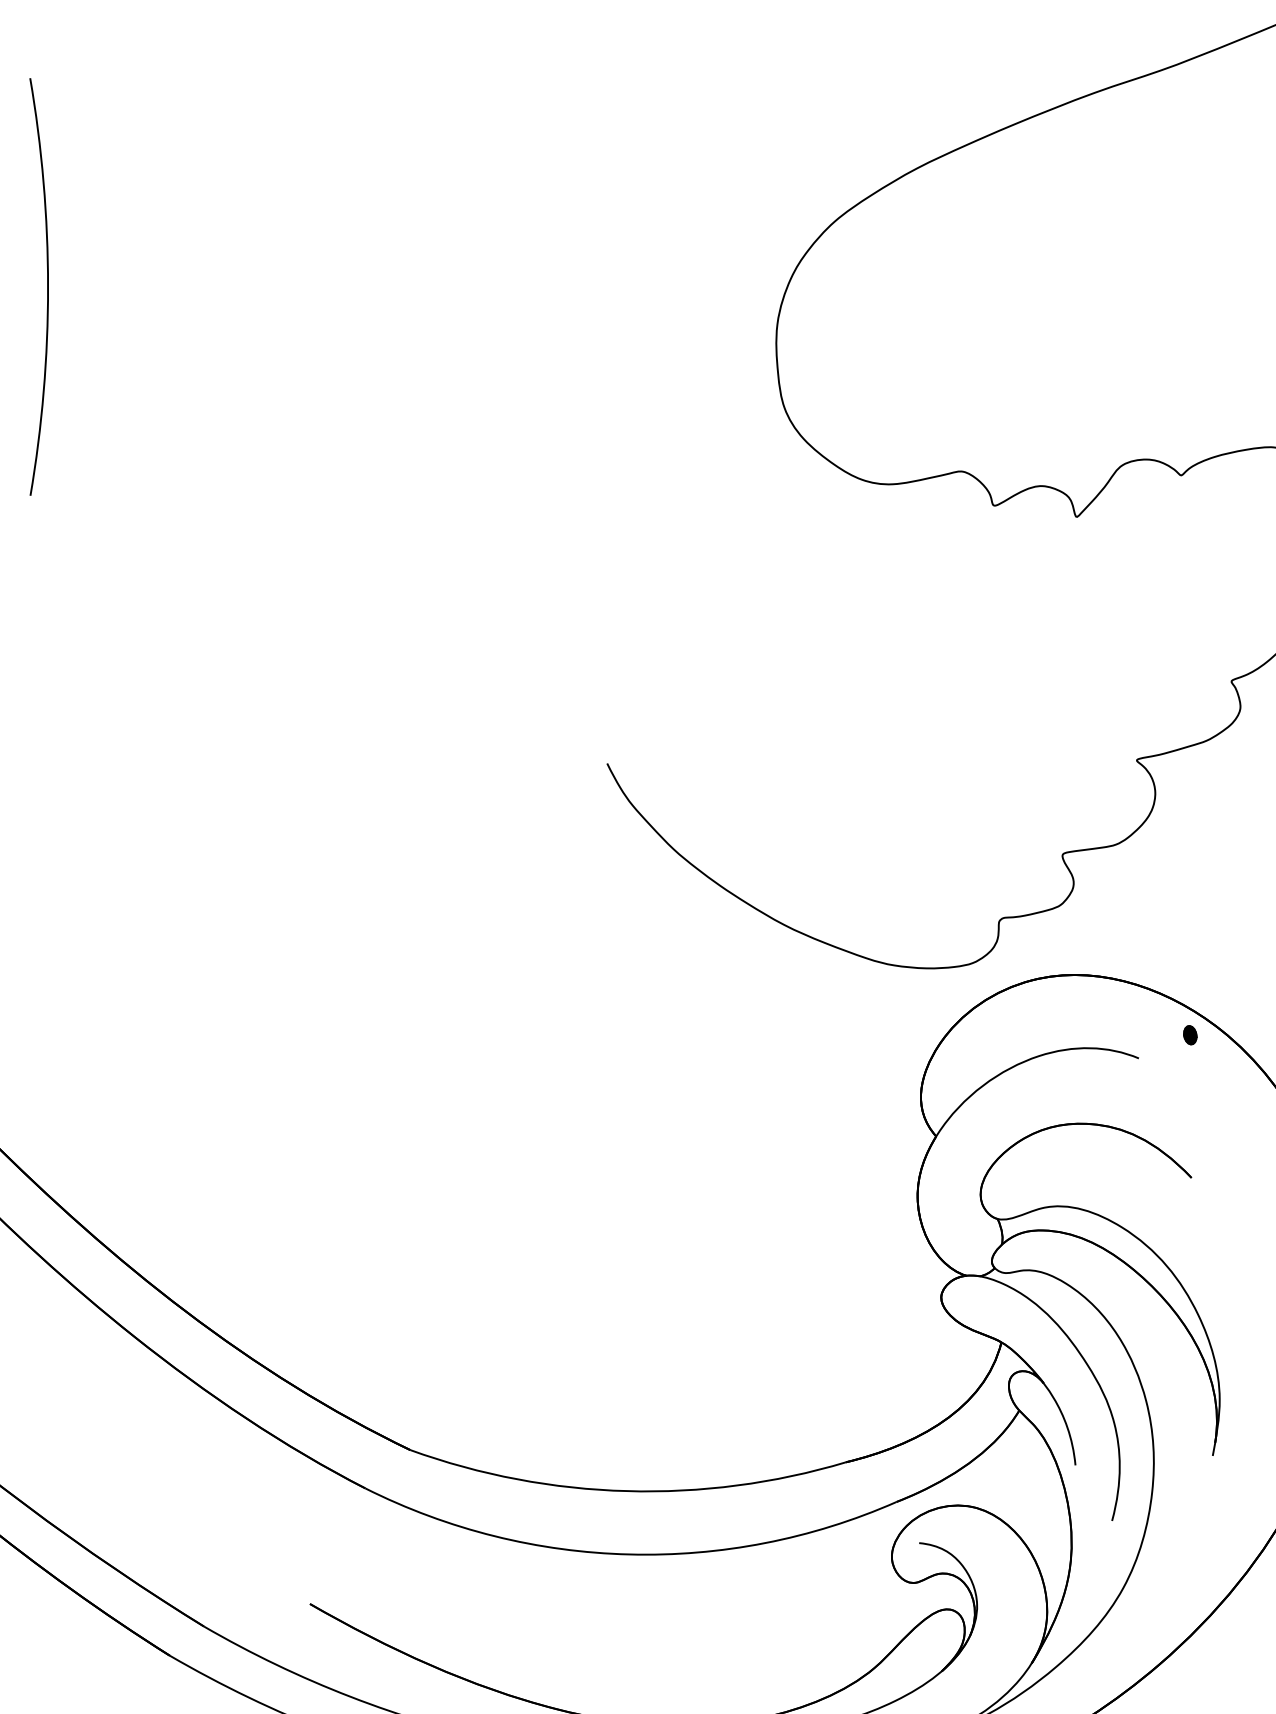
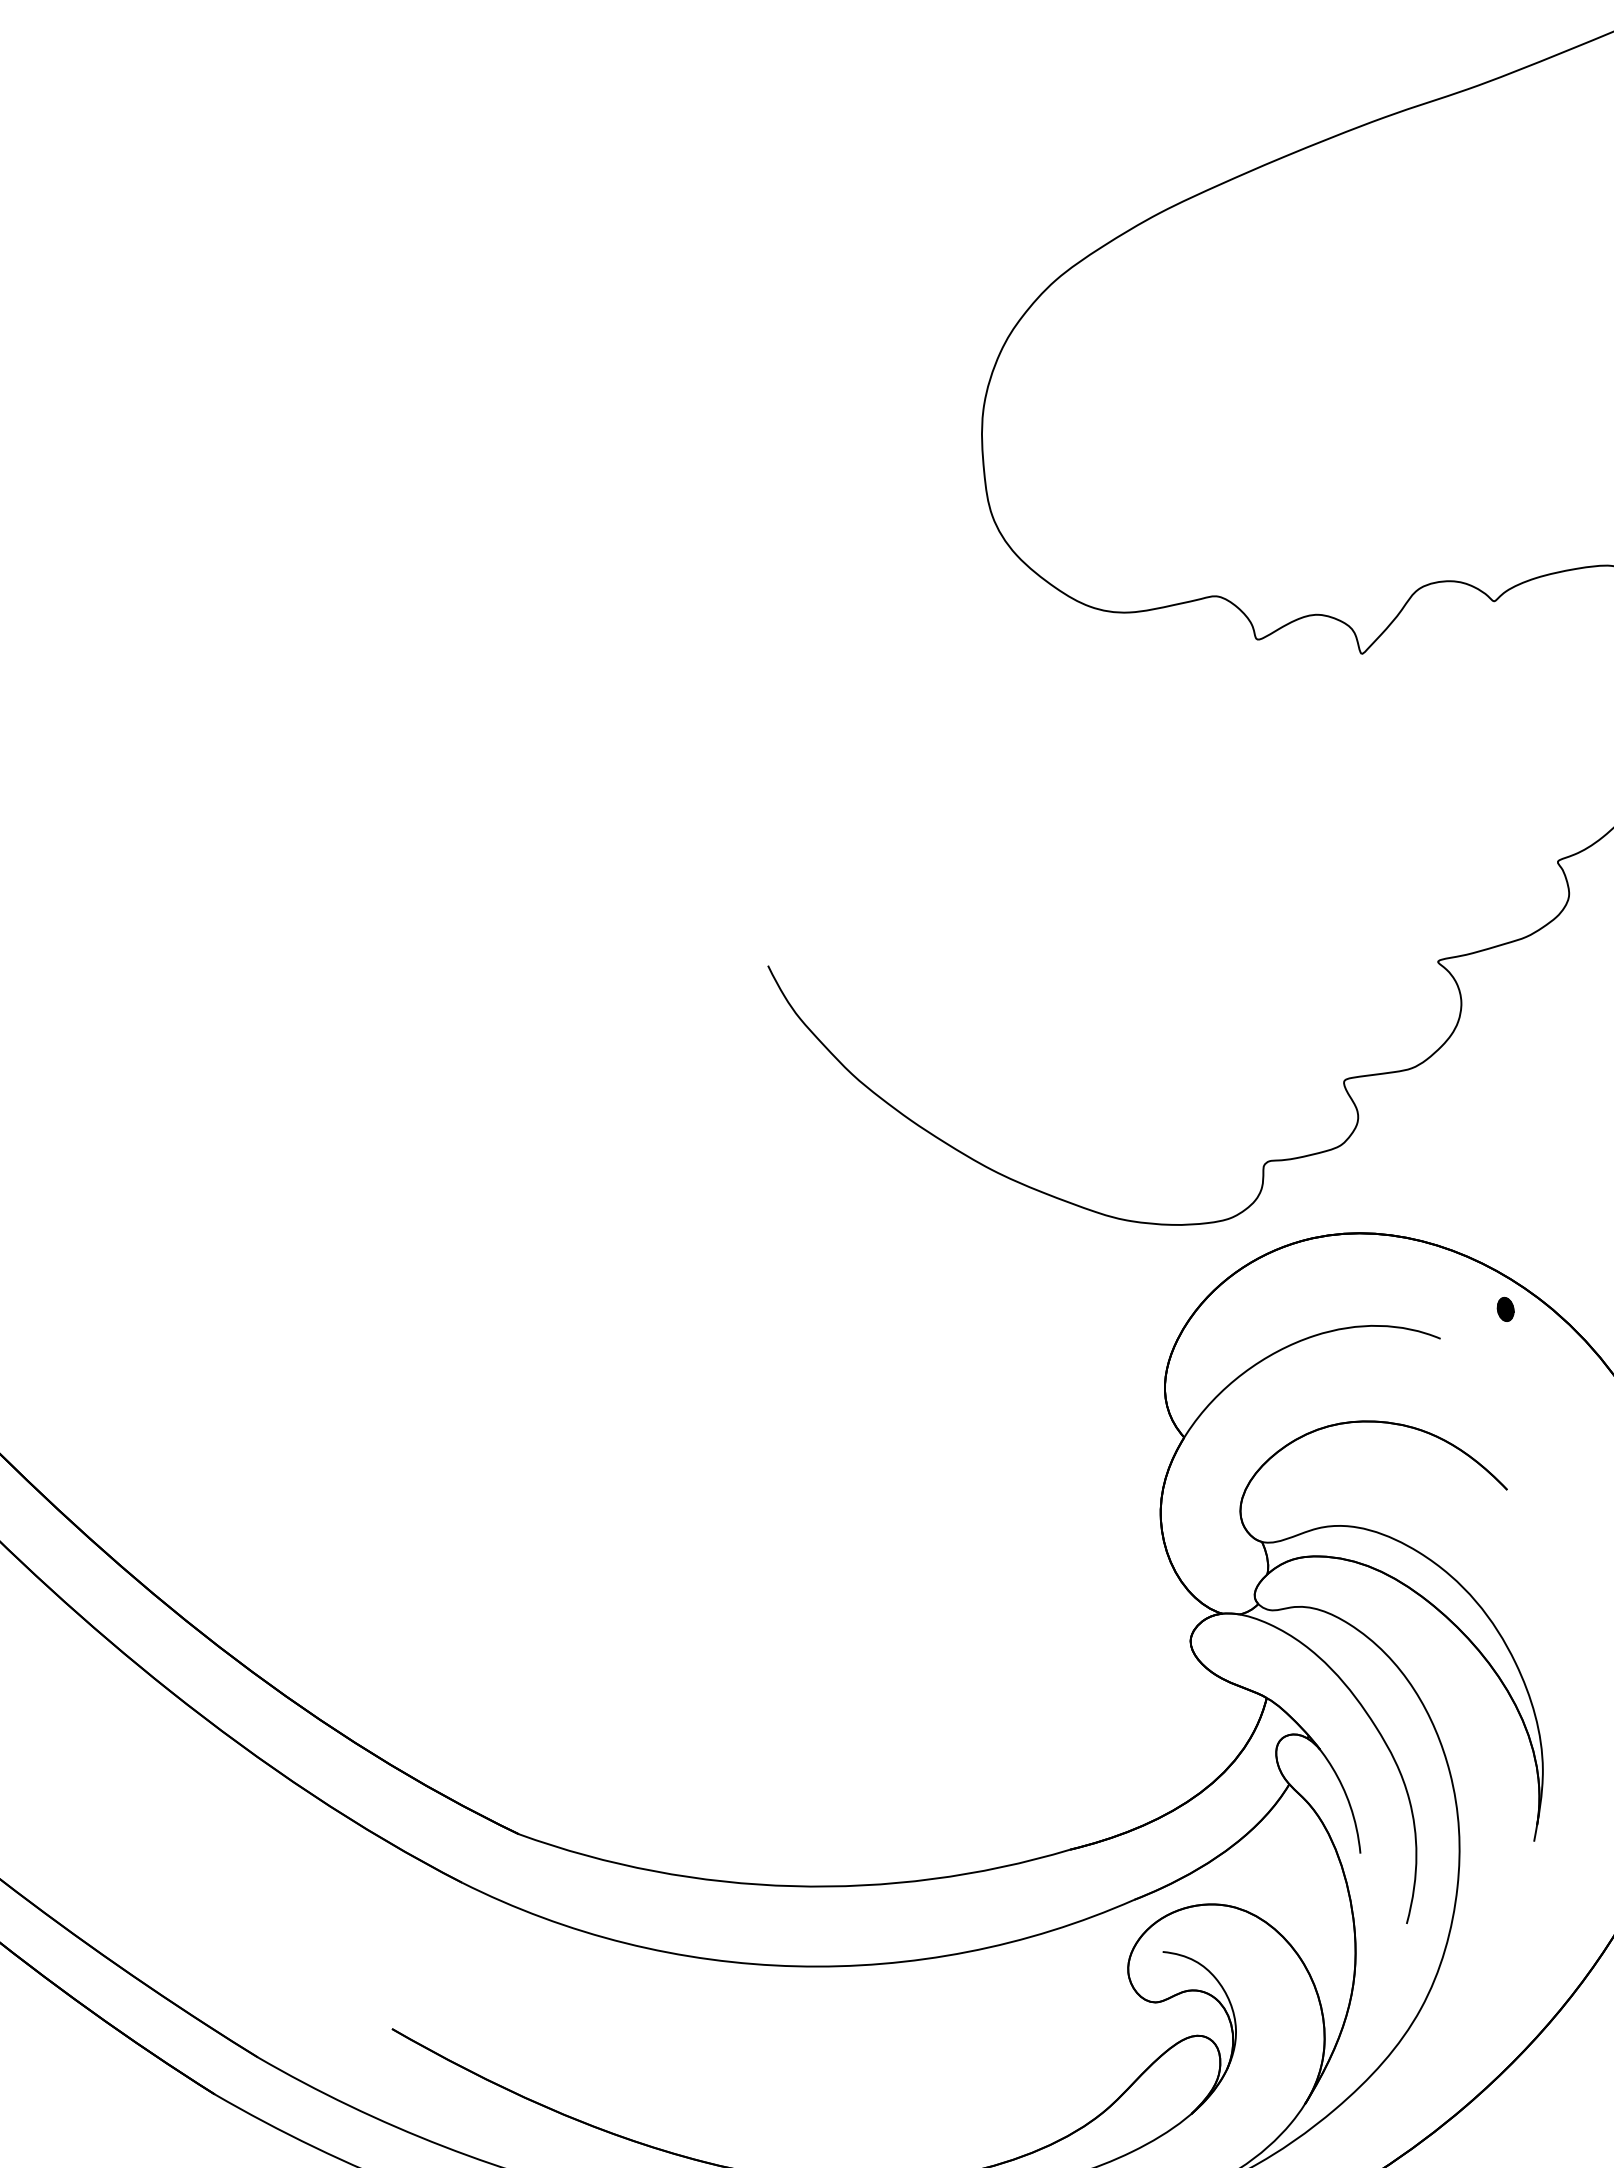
part: (47, 286) -> (59, 362), removed

